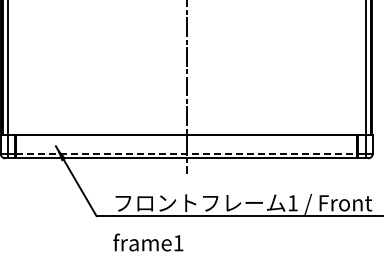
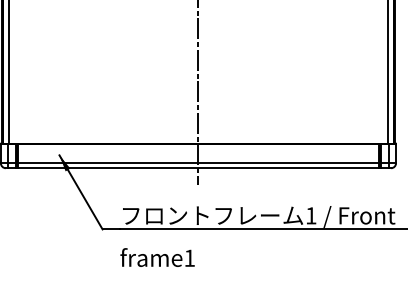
line: (187, 153) -> (199, 163), dashed -> solid

